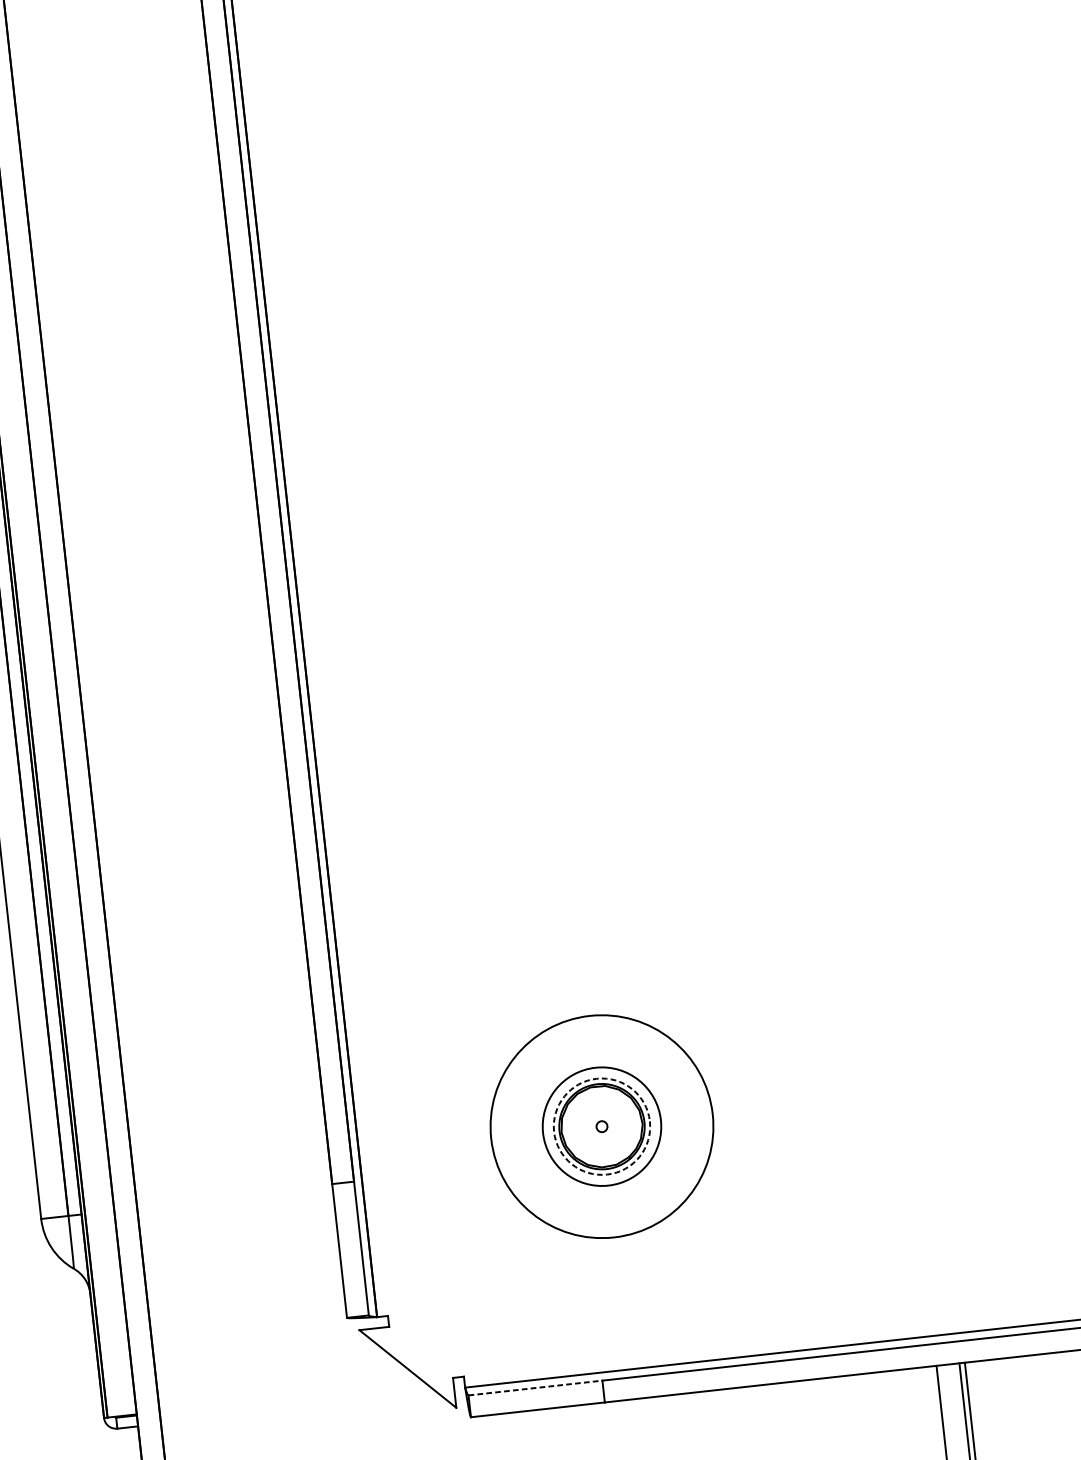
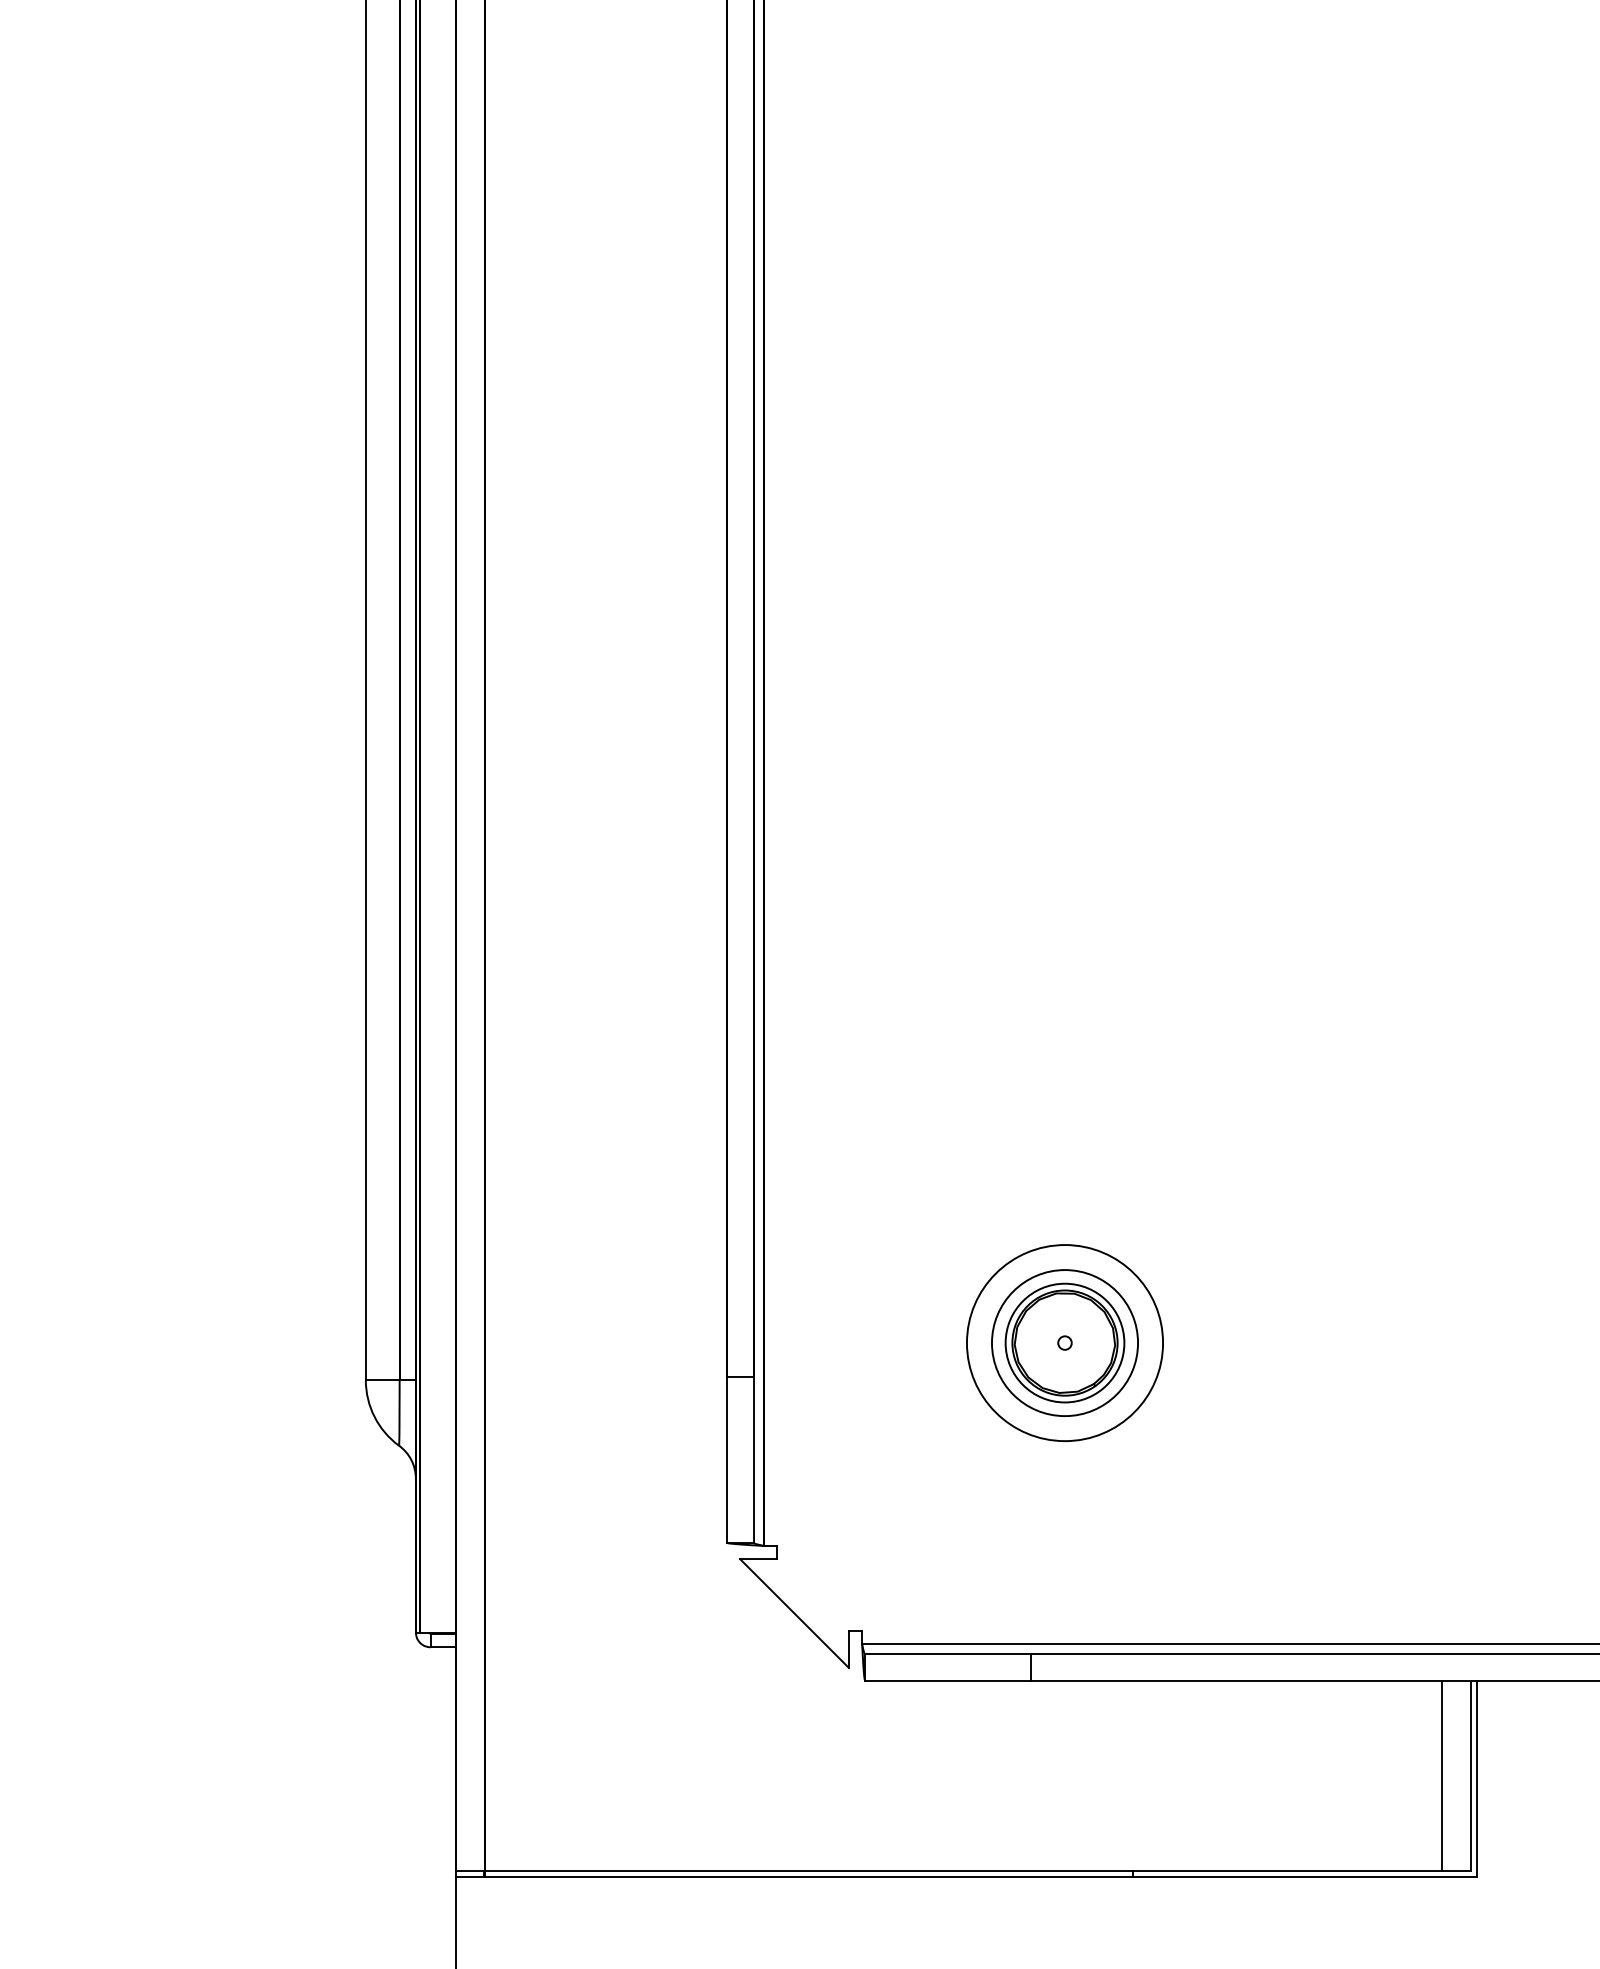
circle: (601, 1126) -> (1064, 1342), dashed -> solid
circle: (601, 1127) -> (1064, 1343), size x0.71
line: (535, 1388) -> (948, 1654), dashed -> solid

